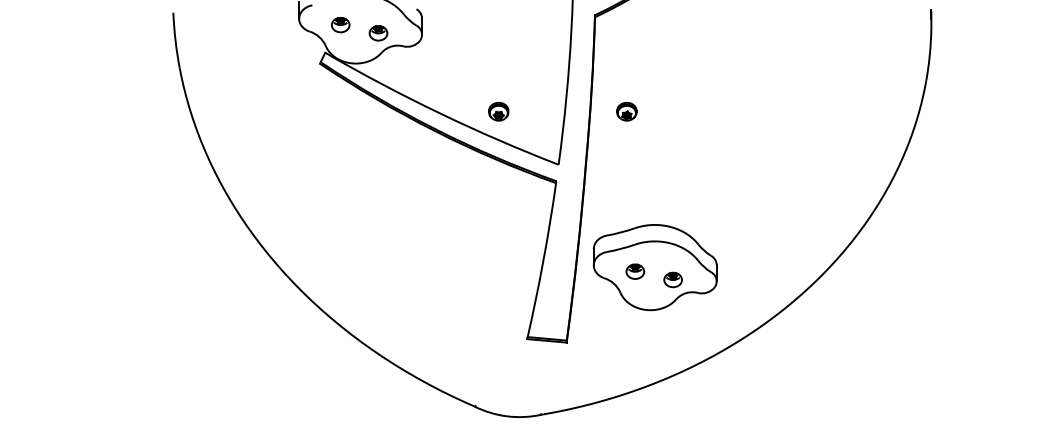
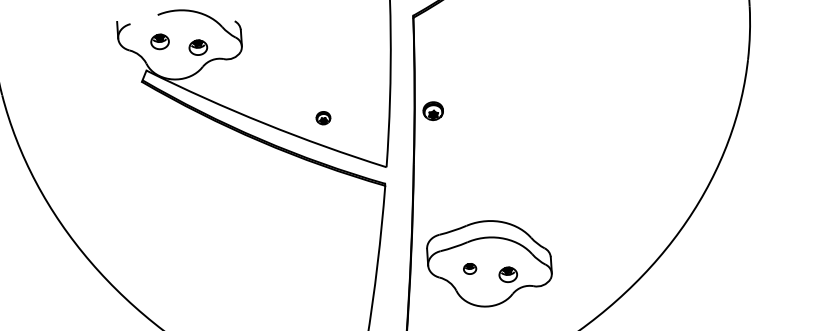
part: (498, 111) -> (323, 118), size x0.7
part: (626, 111) -> (432, 110), moved
part: (635, 271) -> (470, 268), size x0.7

